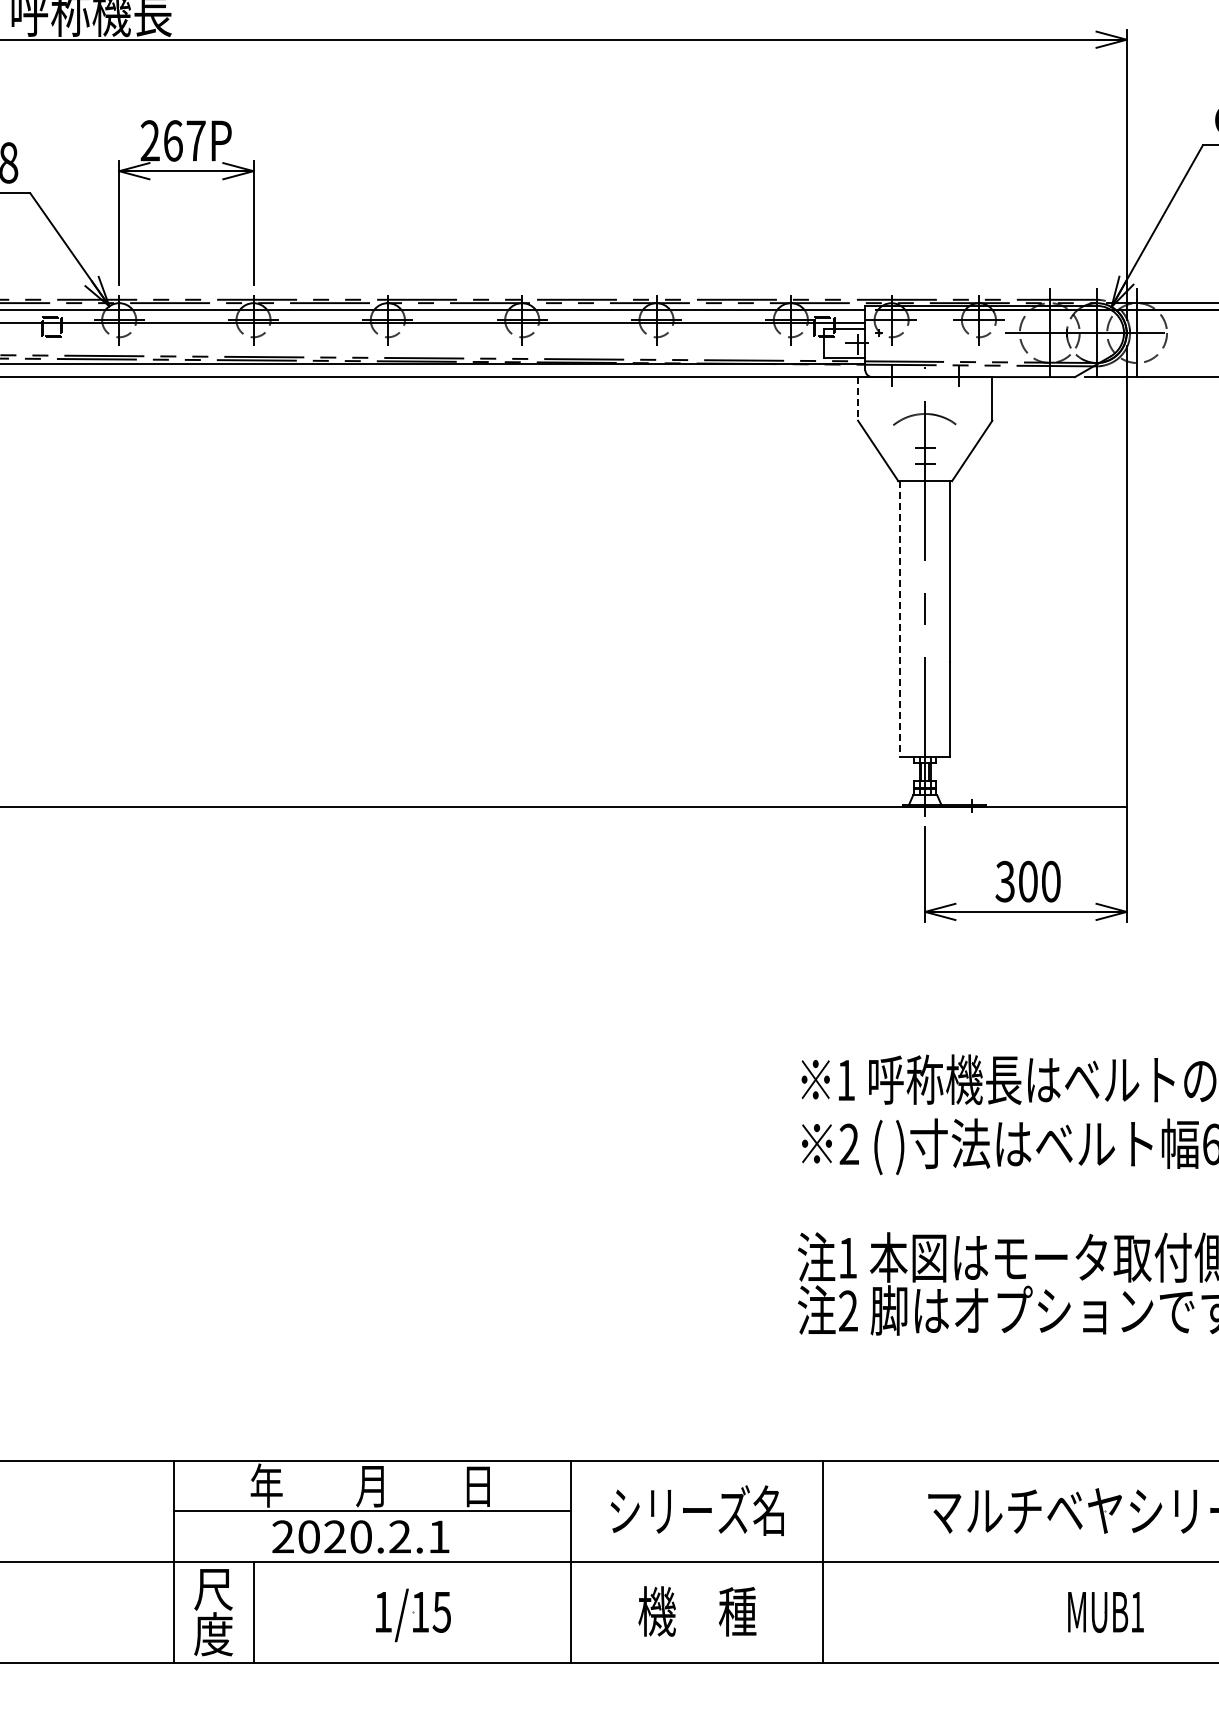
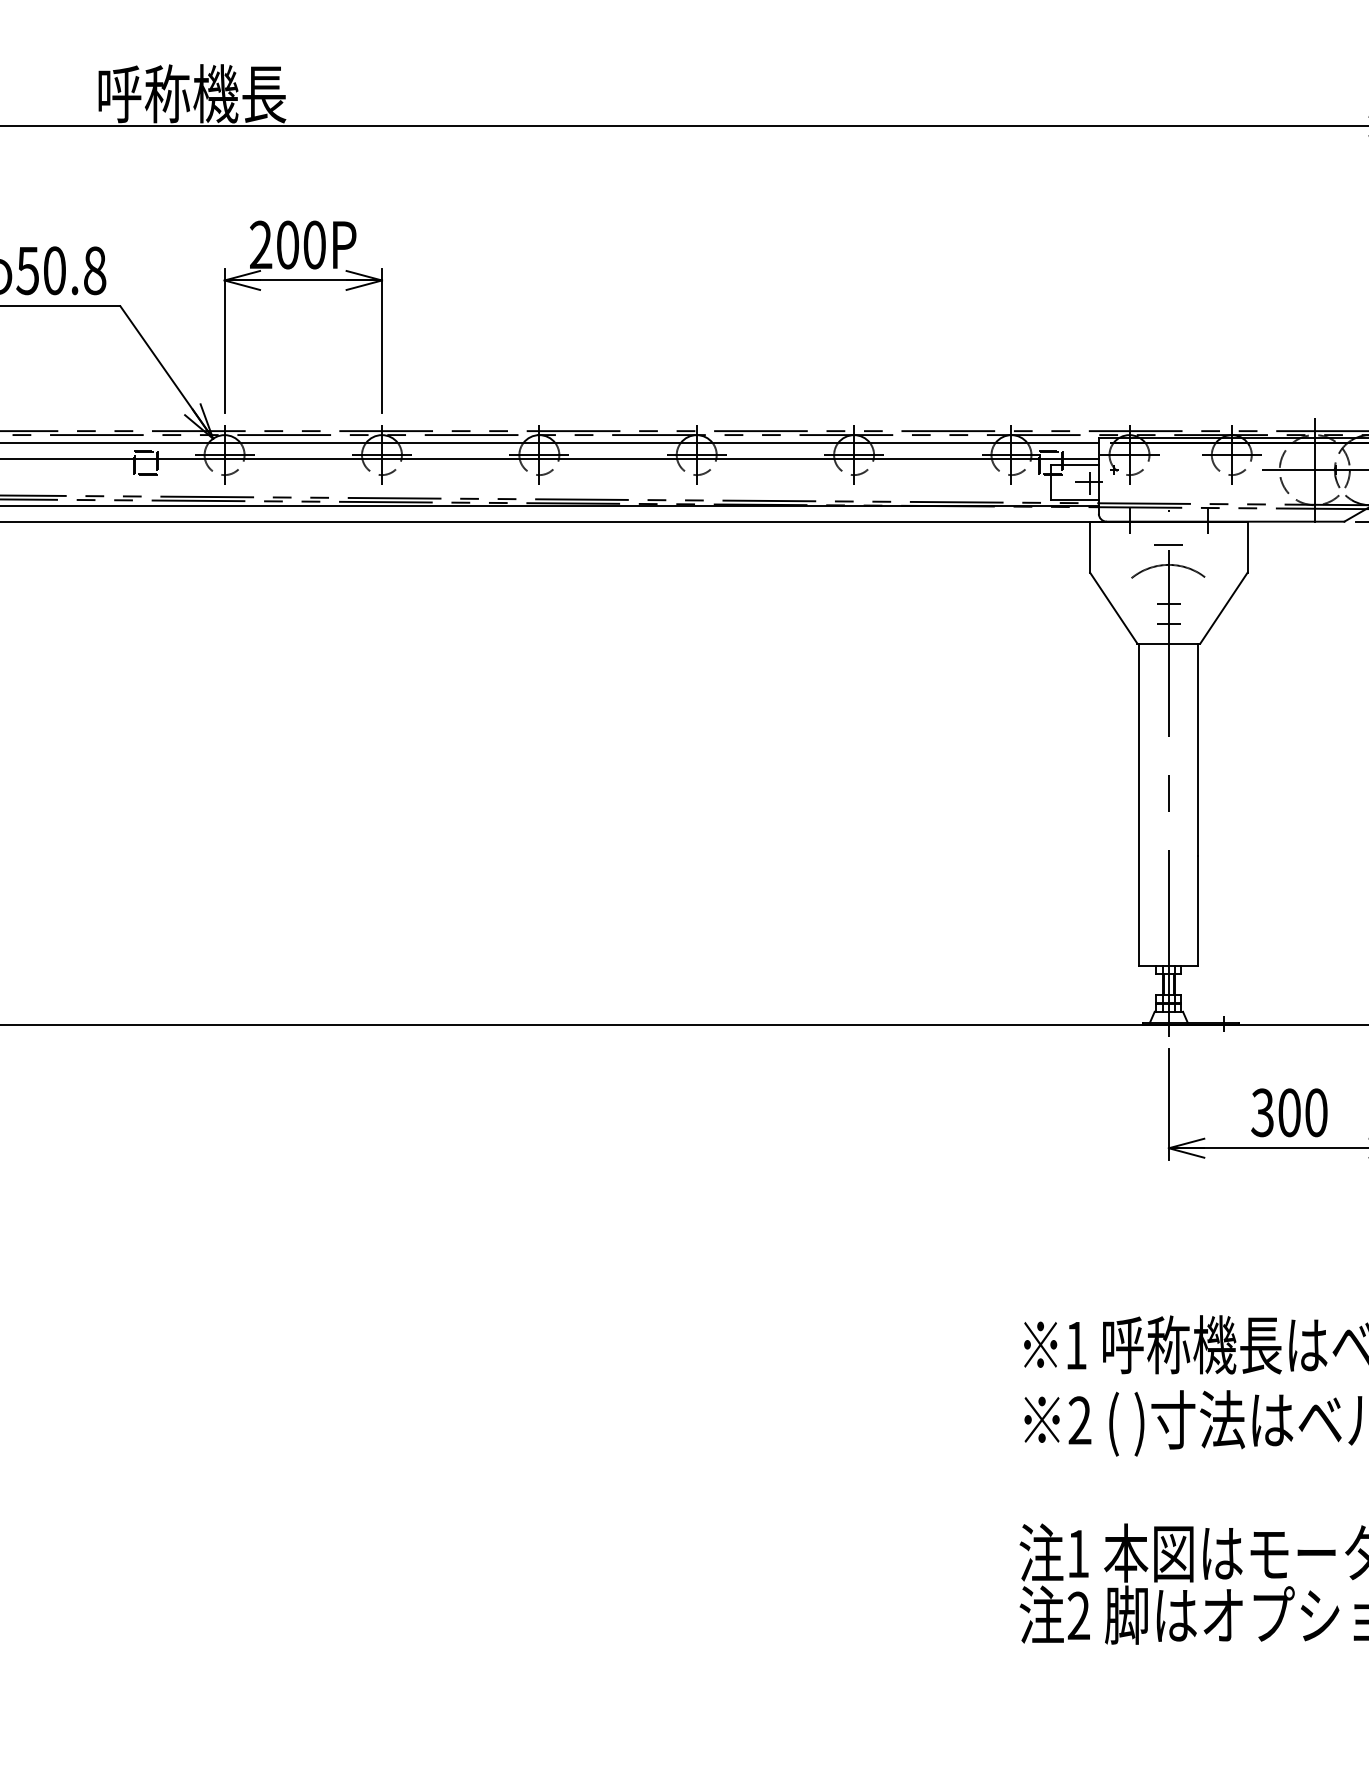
text: (184, 140) -> (301, 244), 267P -> 200P
line: (924, 397) -> (1168, 545), added
line: (858, 398) -> (1090, 546), dashed -> solid
line: (900, 618) -> (1139, 804), dashed -> solid

